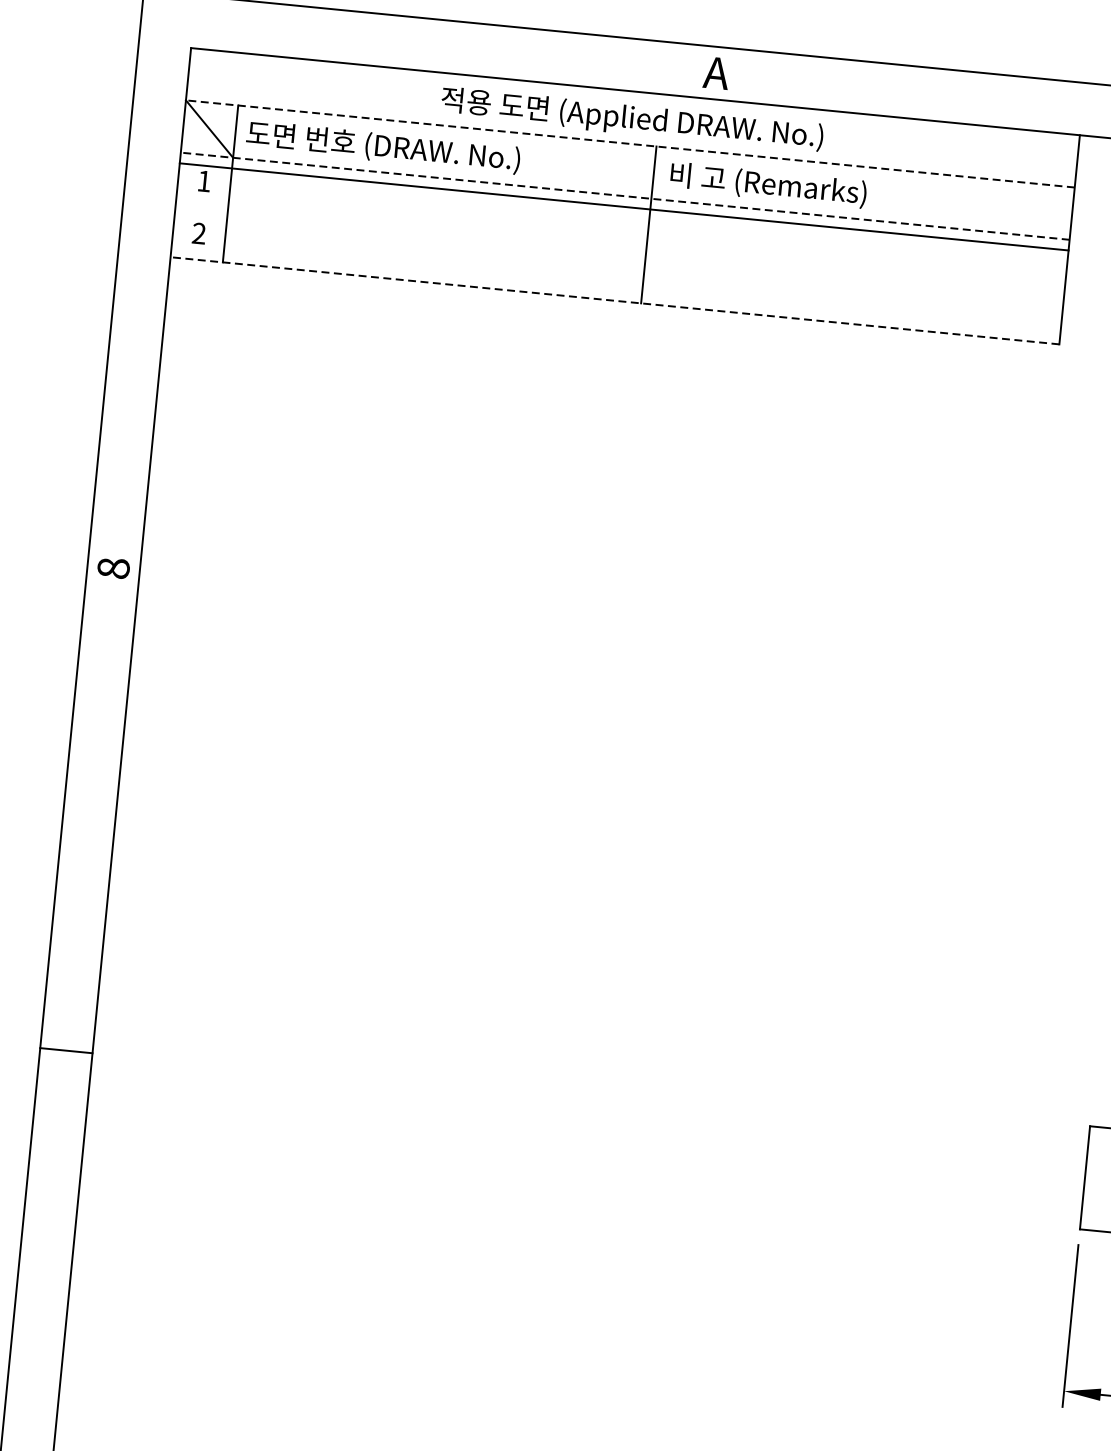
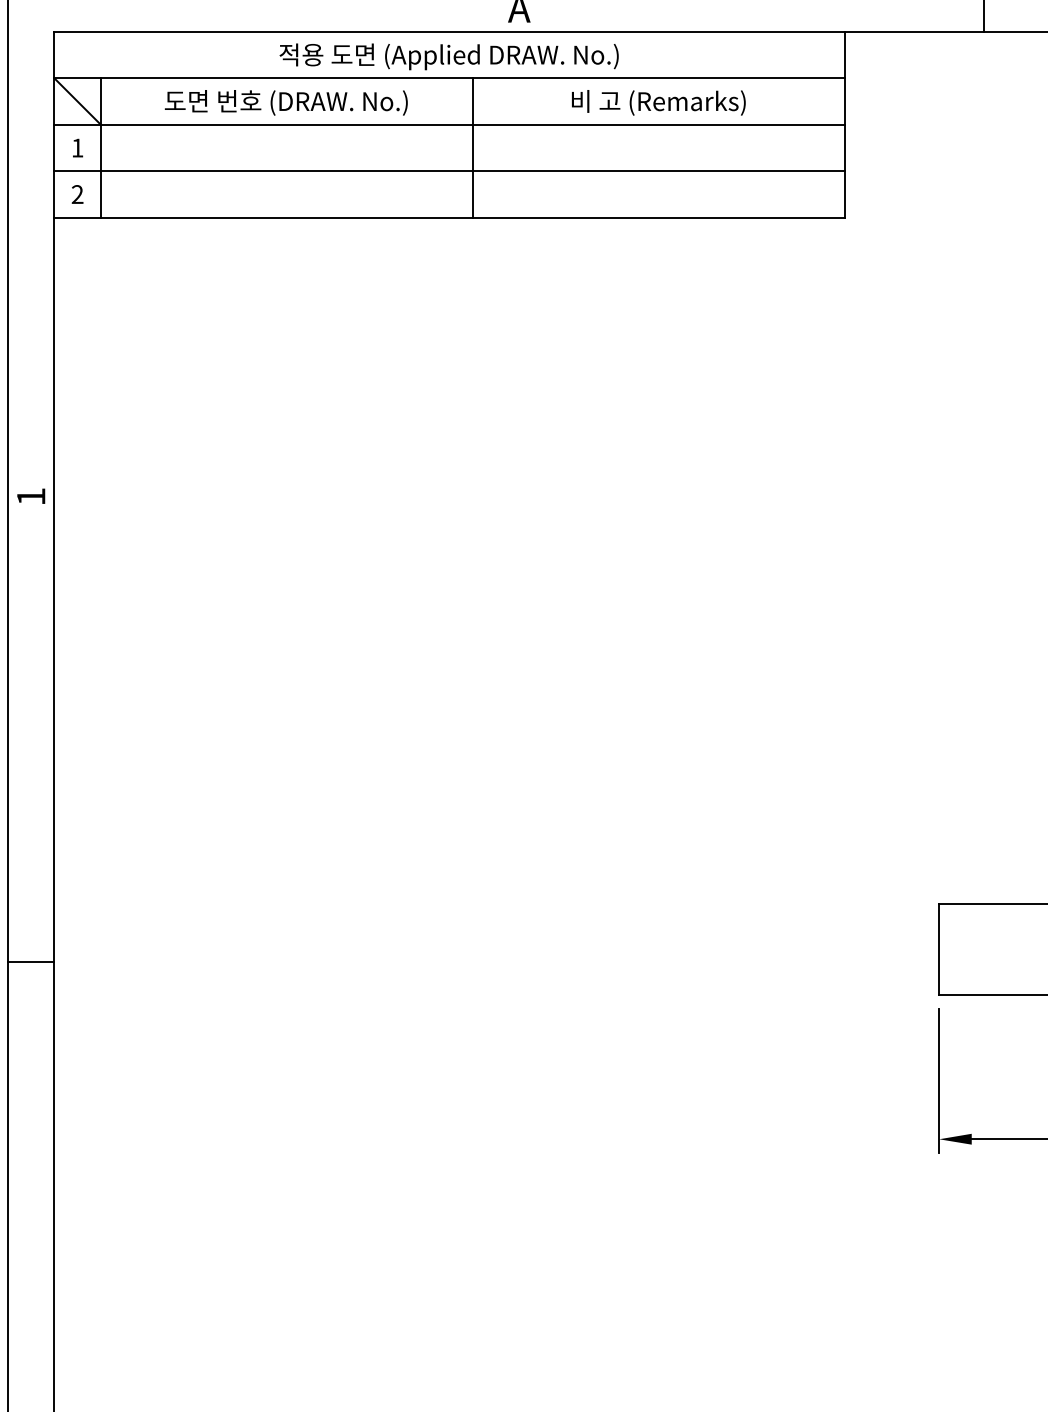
line: (630, 144) -> (449, 78), dashed -> solid
text: (382, 147) -> (285, 102), moved
text: (768, 184) -> (658, 102), moved
line: (625, 195) -> (449, 124), dashed -> solid
line: (624, 207) -> (449, 171), moved
line: (614, 300) -> (449, 217), dashed -> solid
text: (114, 568) -> (31, 496), 8 -> 1
line: (66, 1050) -> (31, 961), moved

